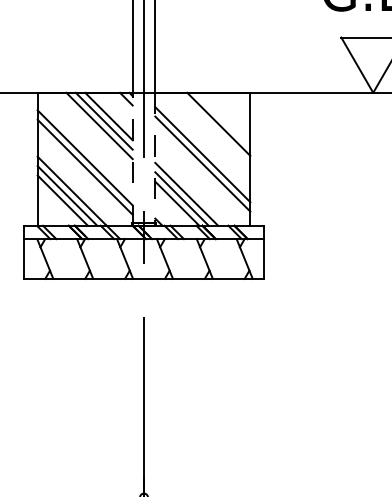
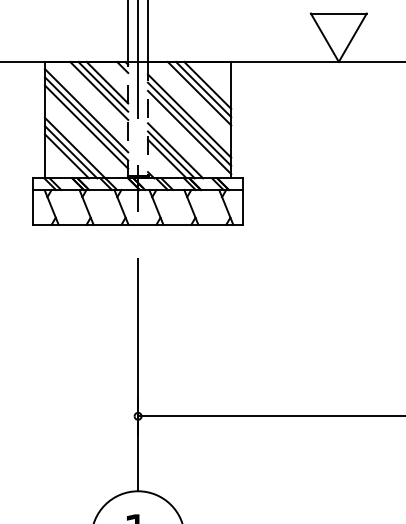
line: (223, 118) -> (207, 84), added
line: (214, 128) -> (199, 93), added
line: (85, 148) -> (86, 110), added
line: (202, 173) -> (189, 132), added

